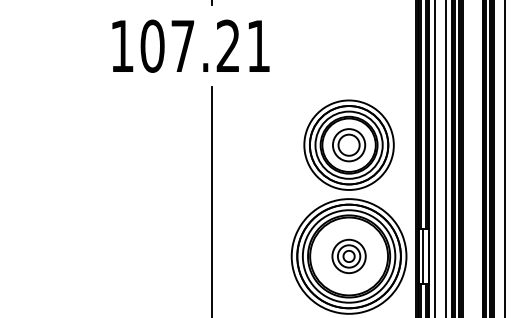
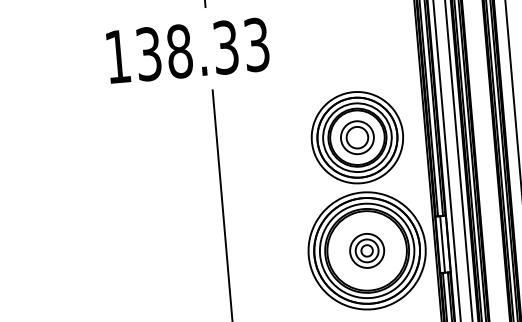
text: (205, 45) -> (202, 48), 107.21 -> 138.33

